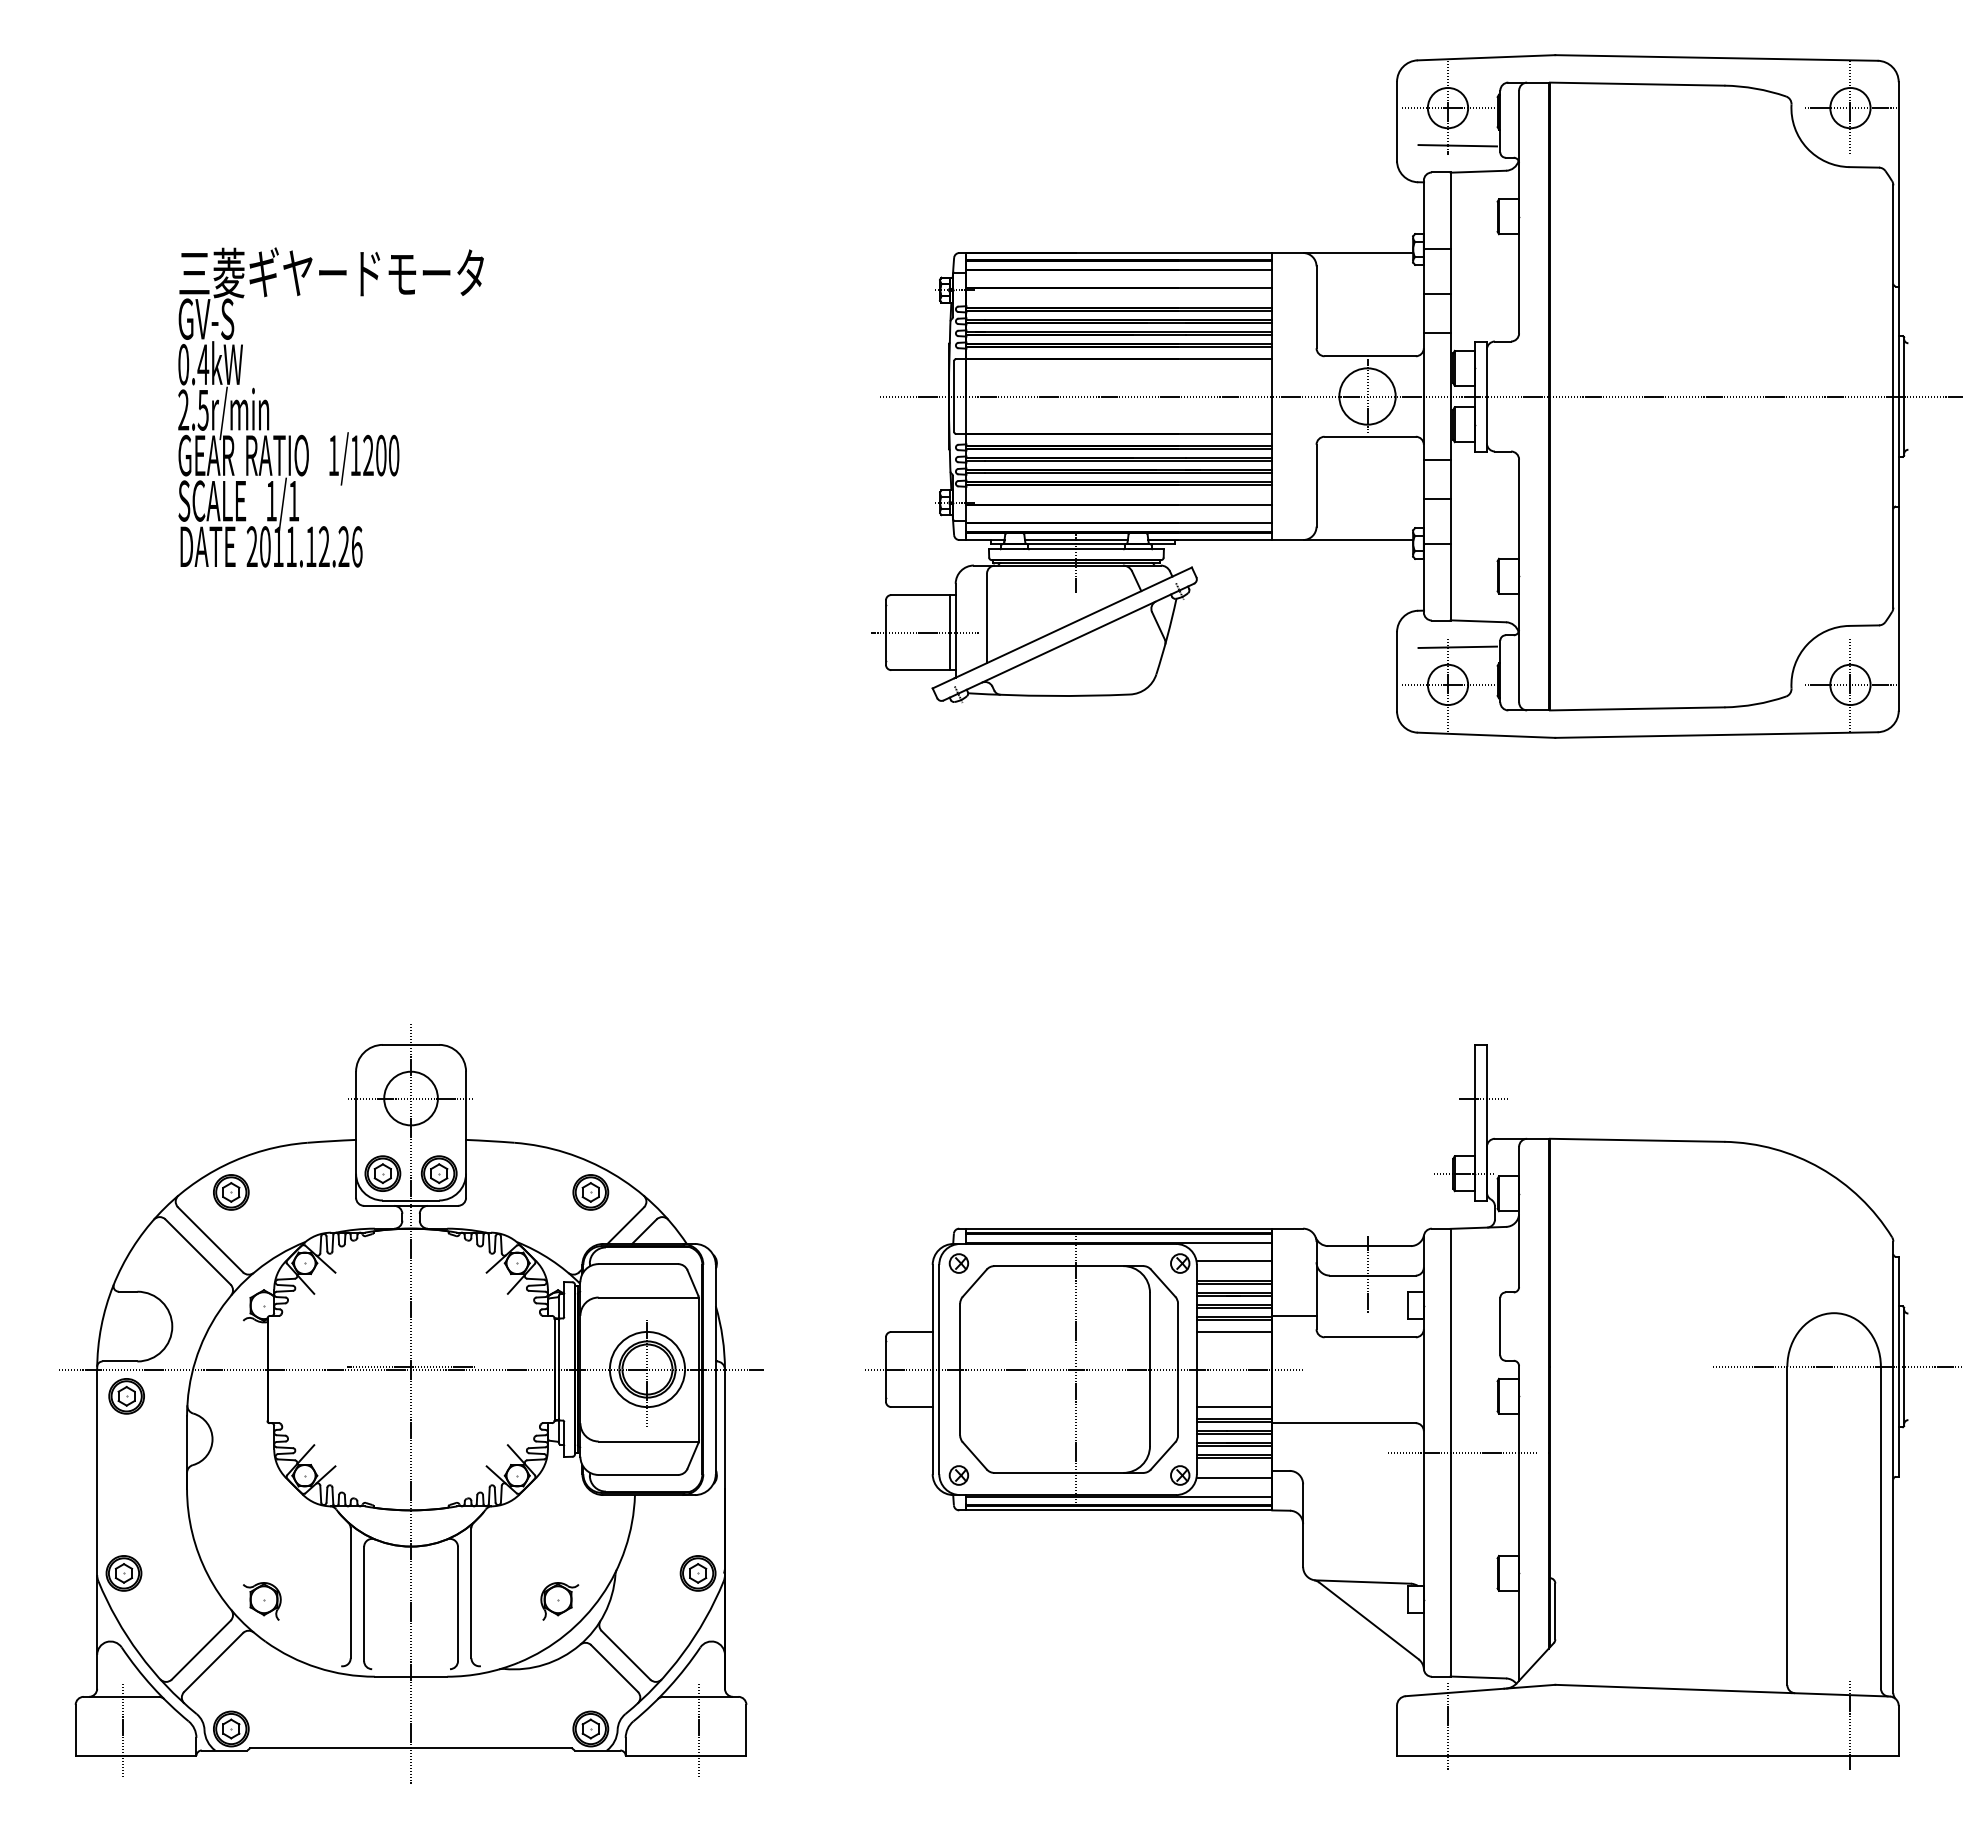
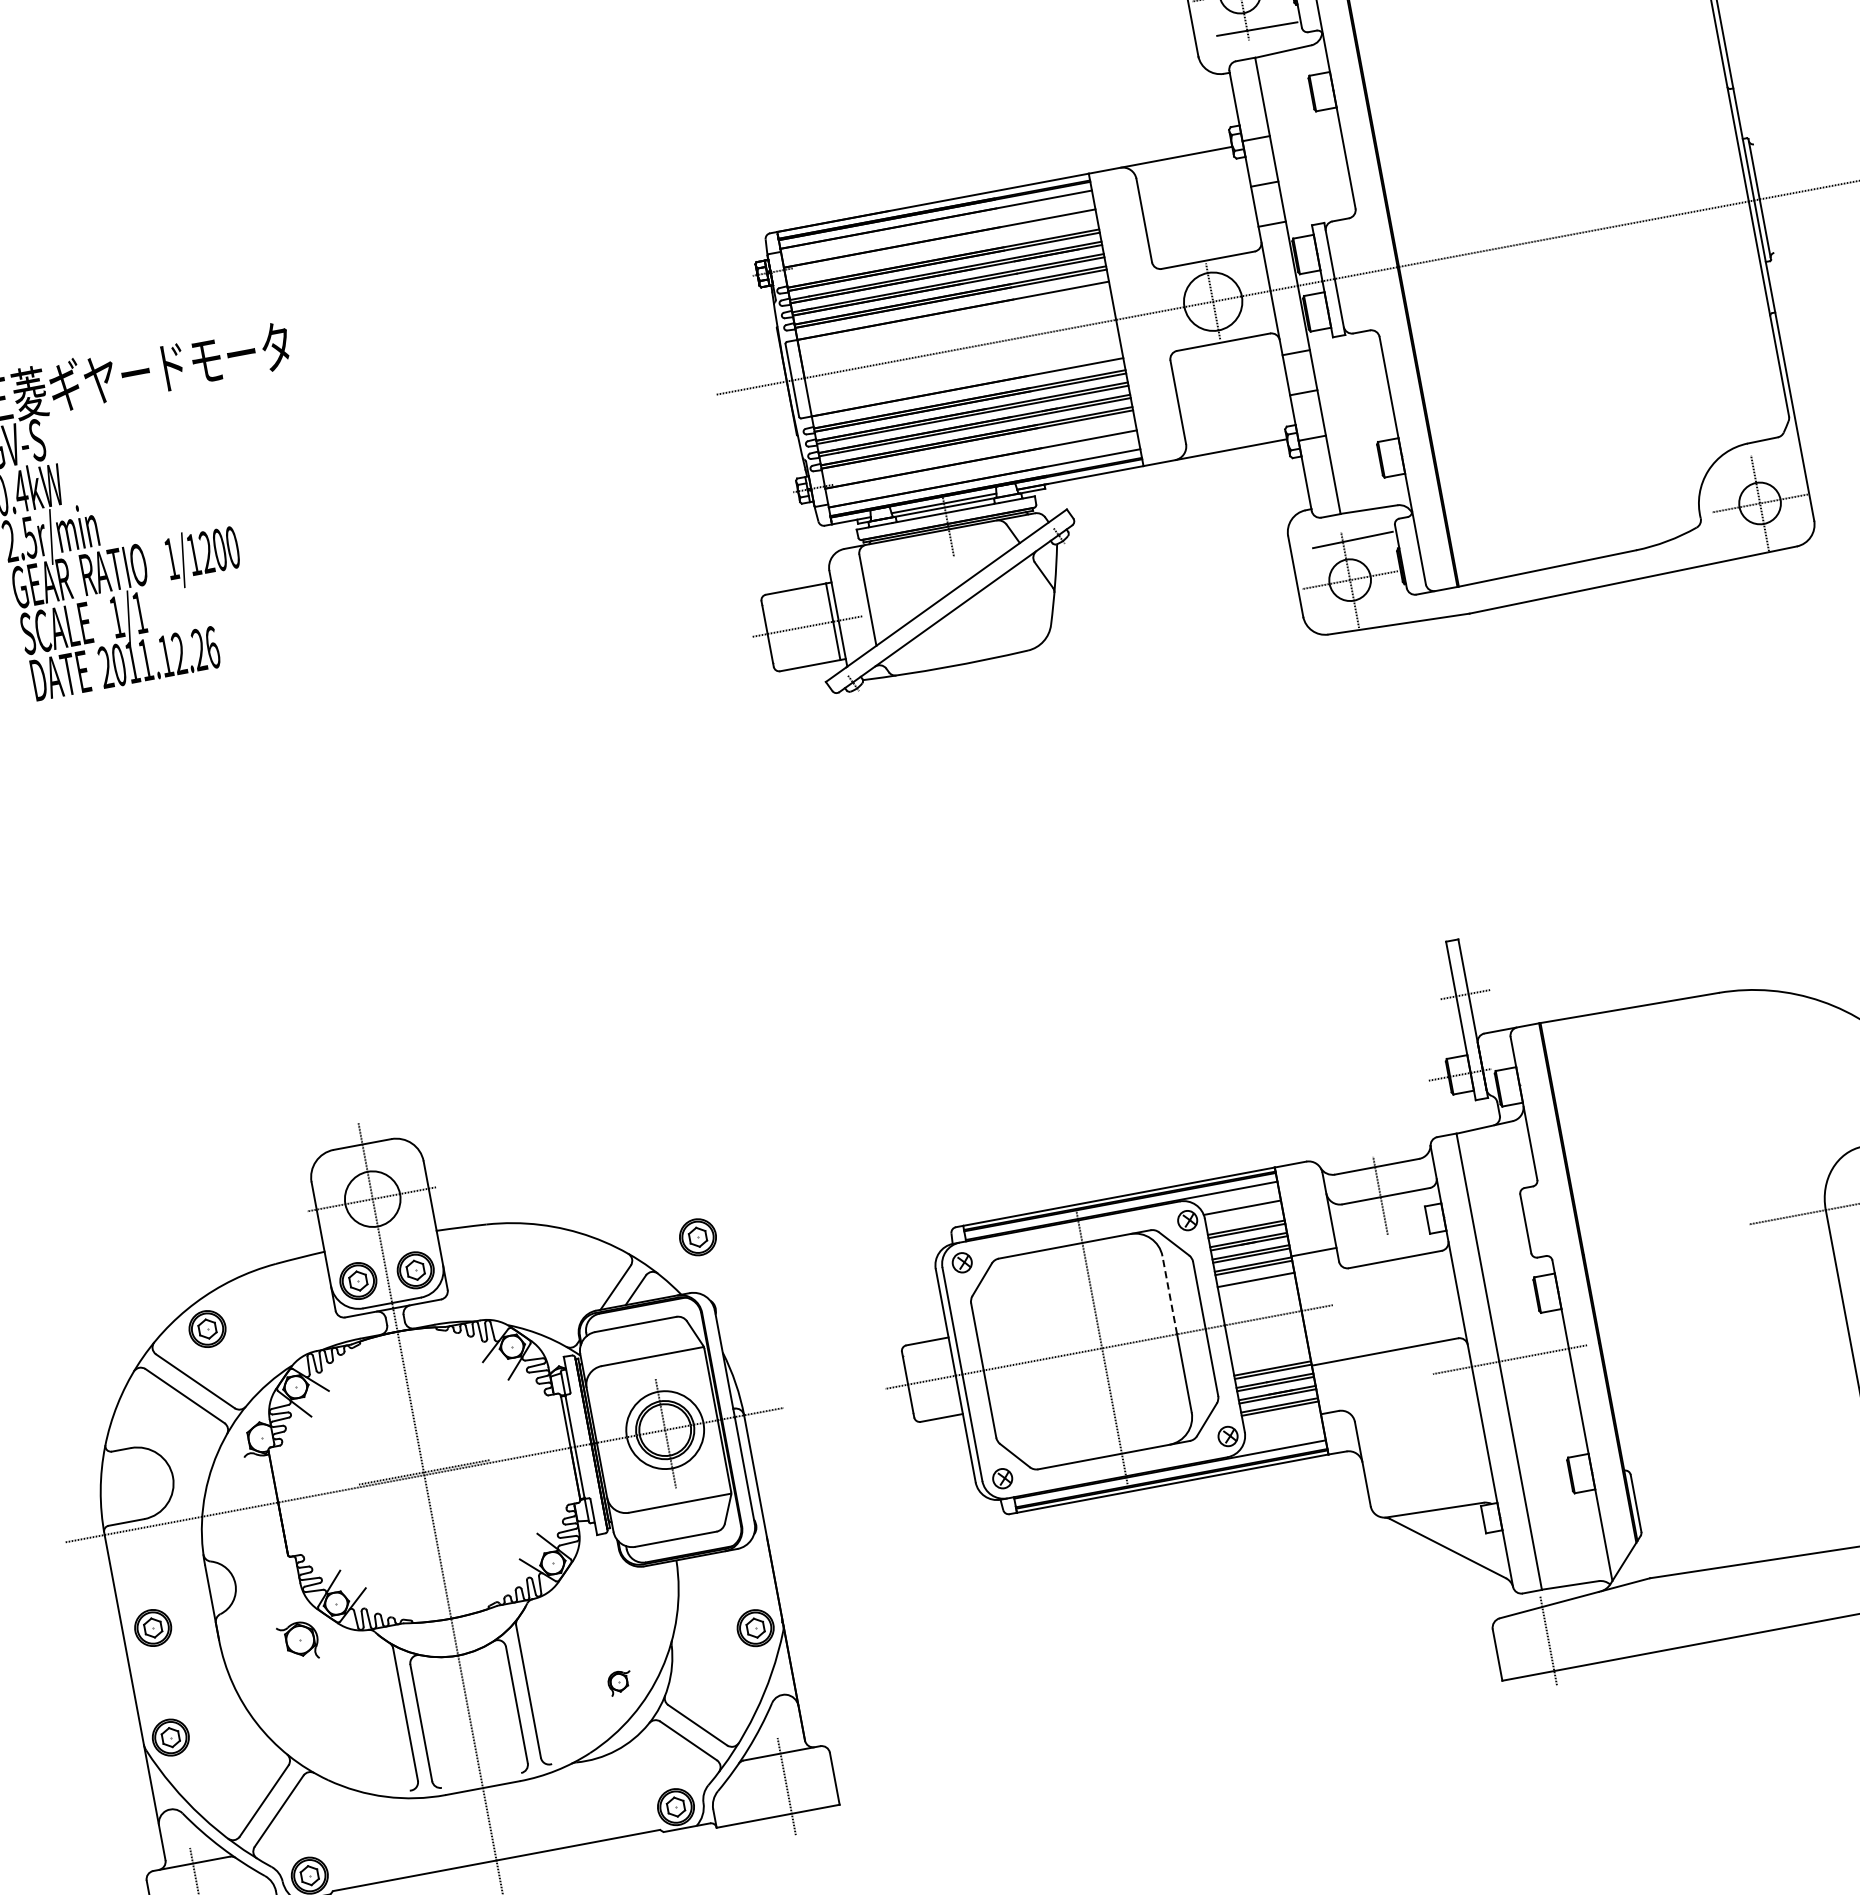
part: (590, 1192) -> (697, 1237), moved
line: (1150, 1330) -> (1170, 1294), solid -> dashed
part: (126, 1396) -> (153, 1628), moved
line: (1234, 1407) -> (1270, 1356), removed
line: (1234, 1478) -> (1283, 1429), removed
part: (262, 1601) -> (298, 1642), moved
part: (559, 1601) -> (619, 1683), size x0.6

